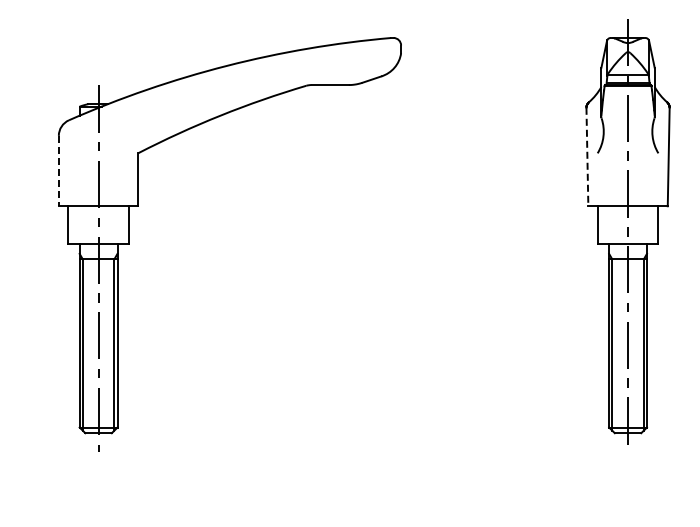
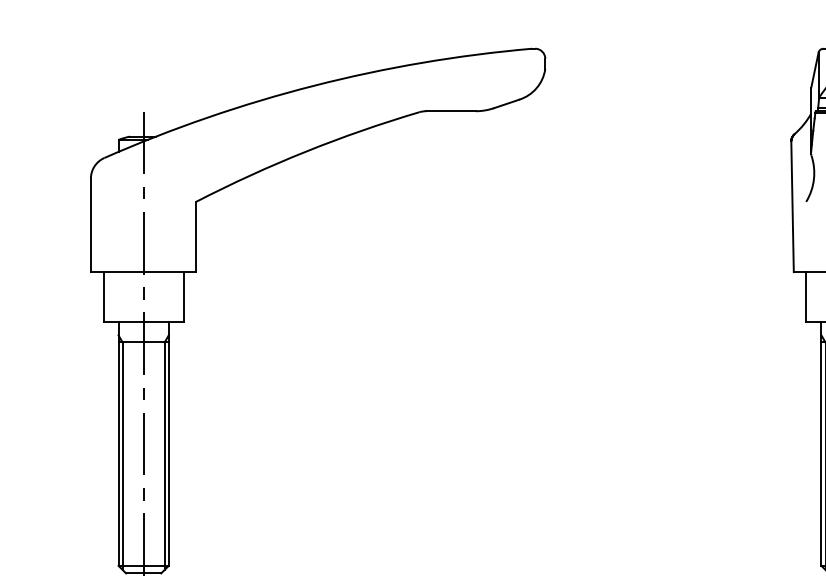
line: (587, 157) -> (792, 207), dashed -> solid
line: (58, 171) -> (90, 225), dashed -> solid

